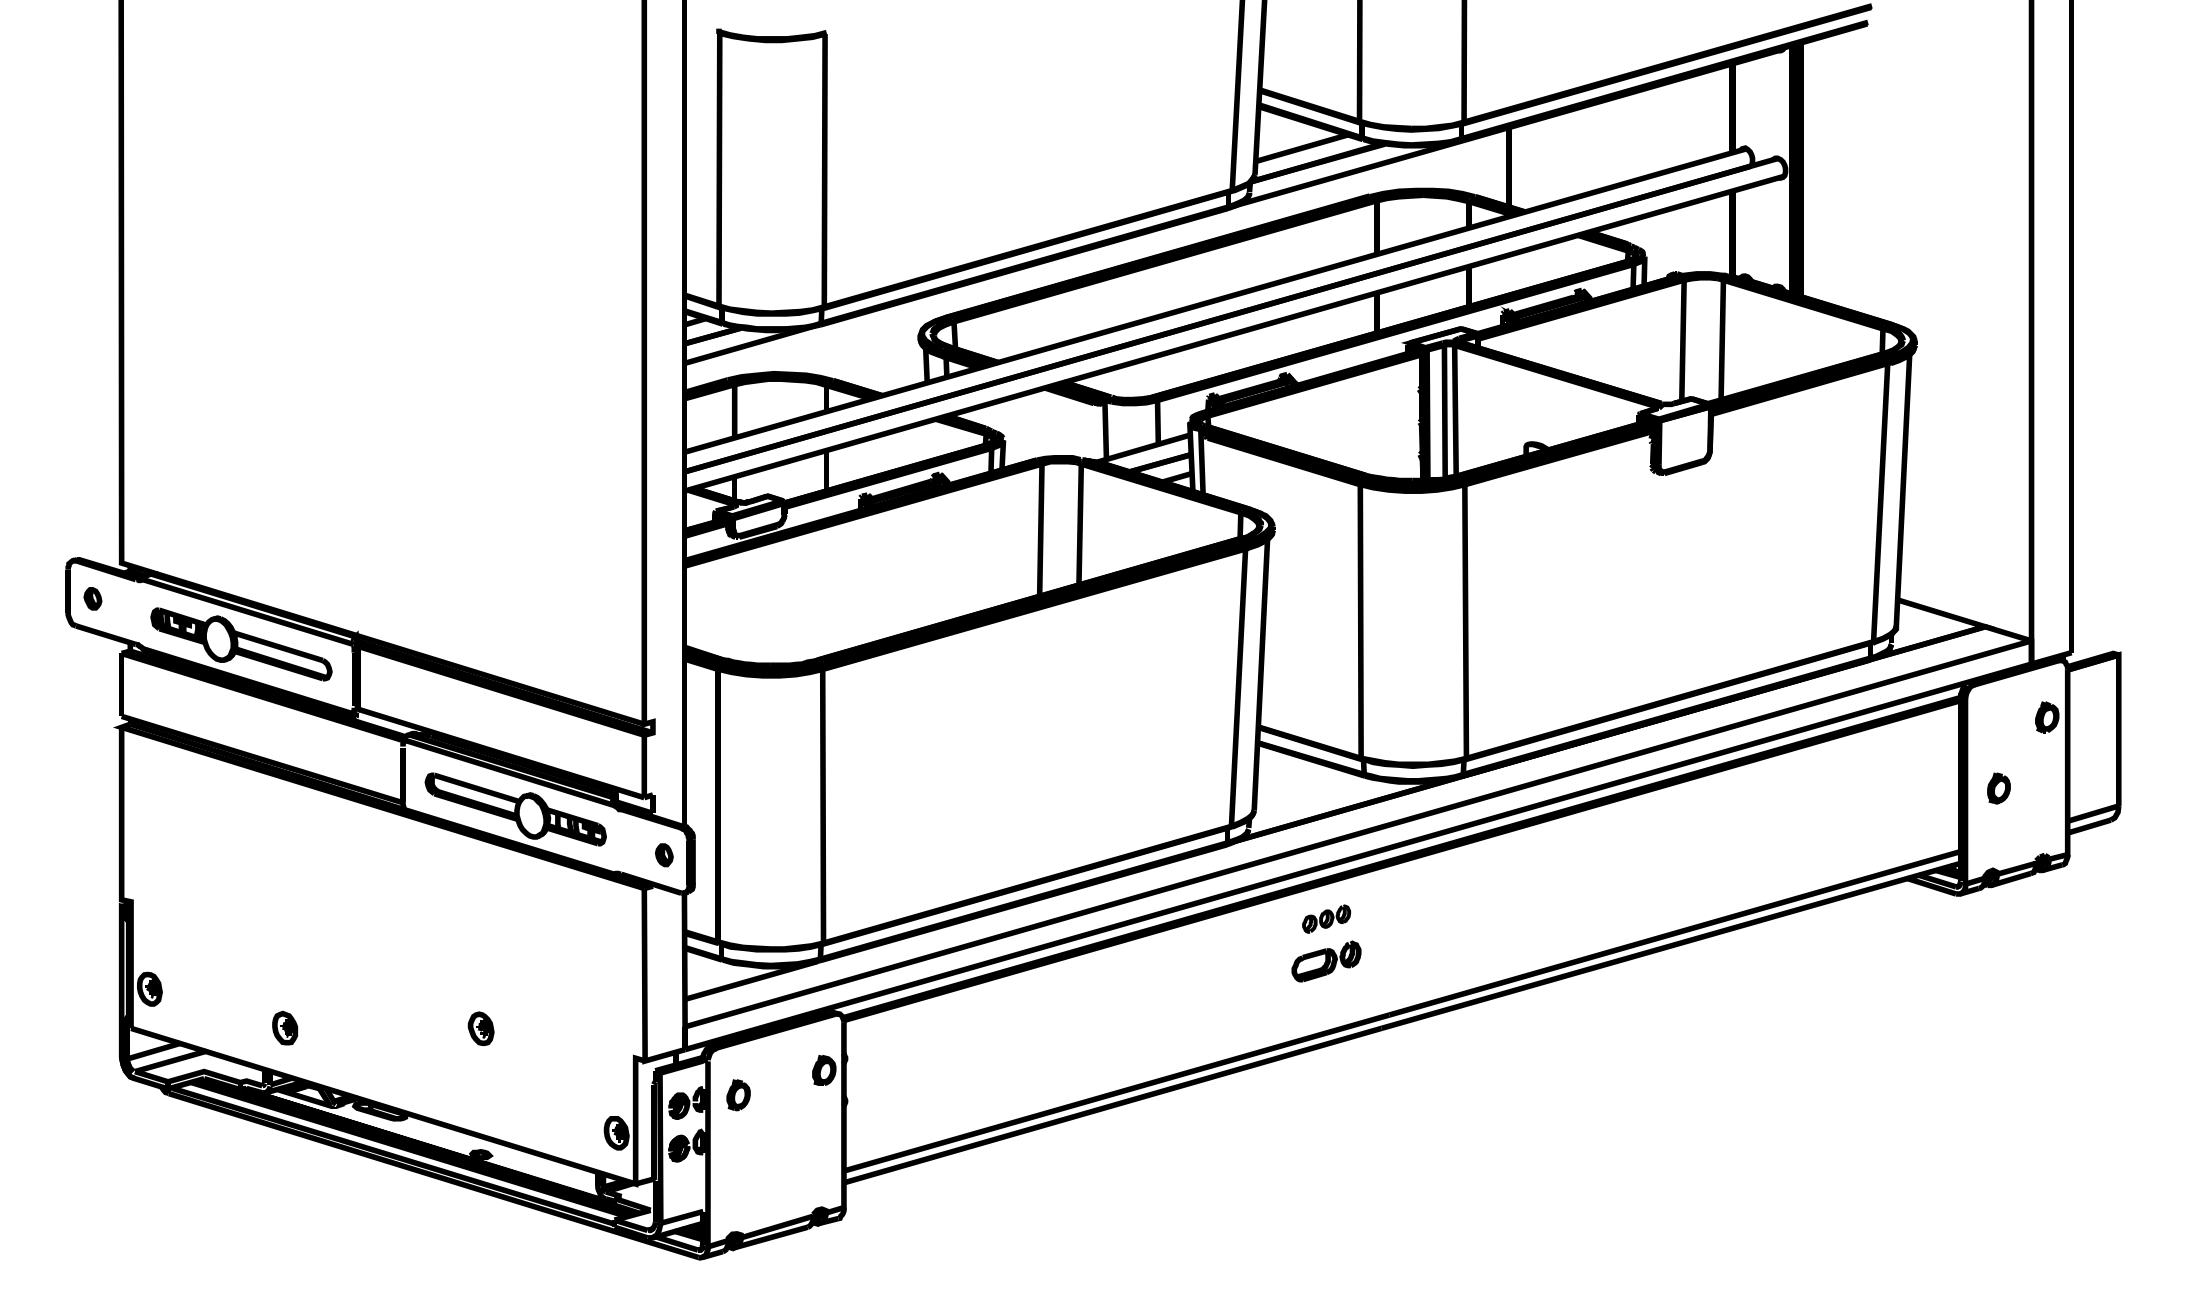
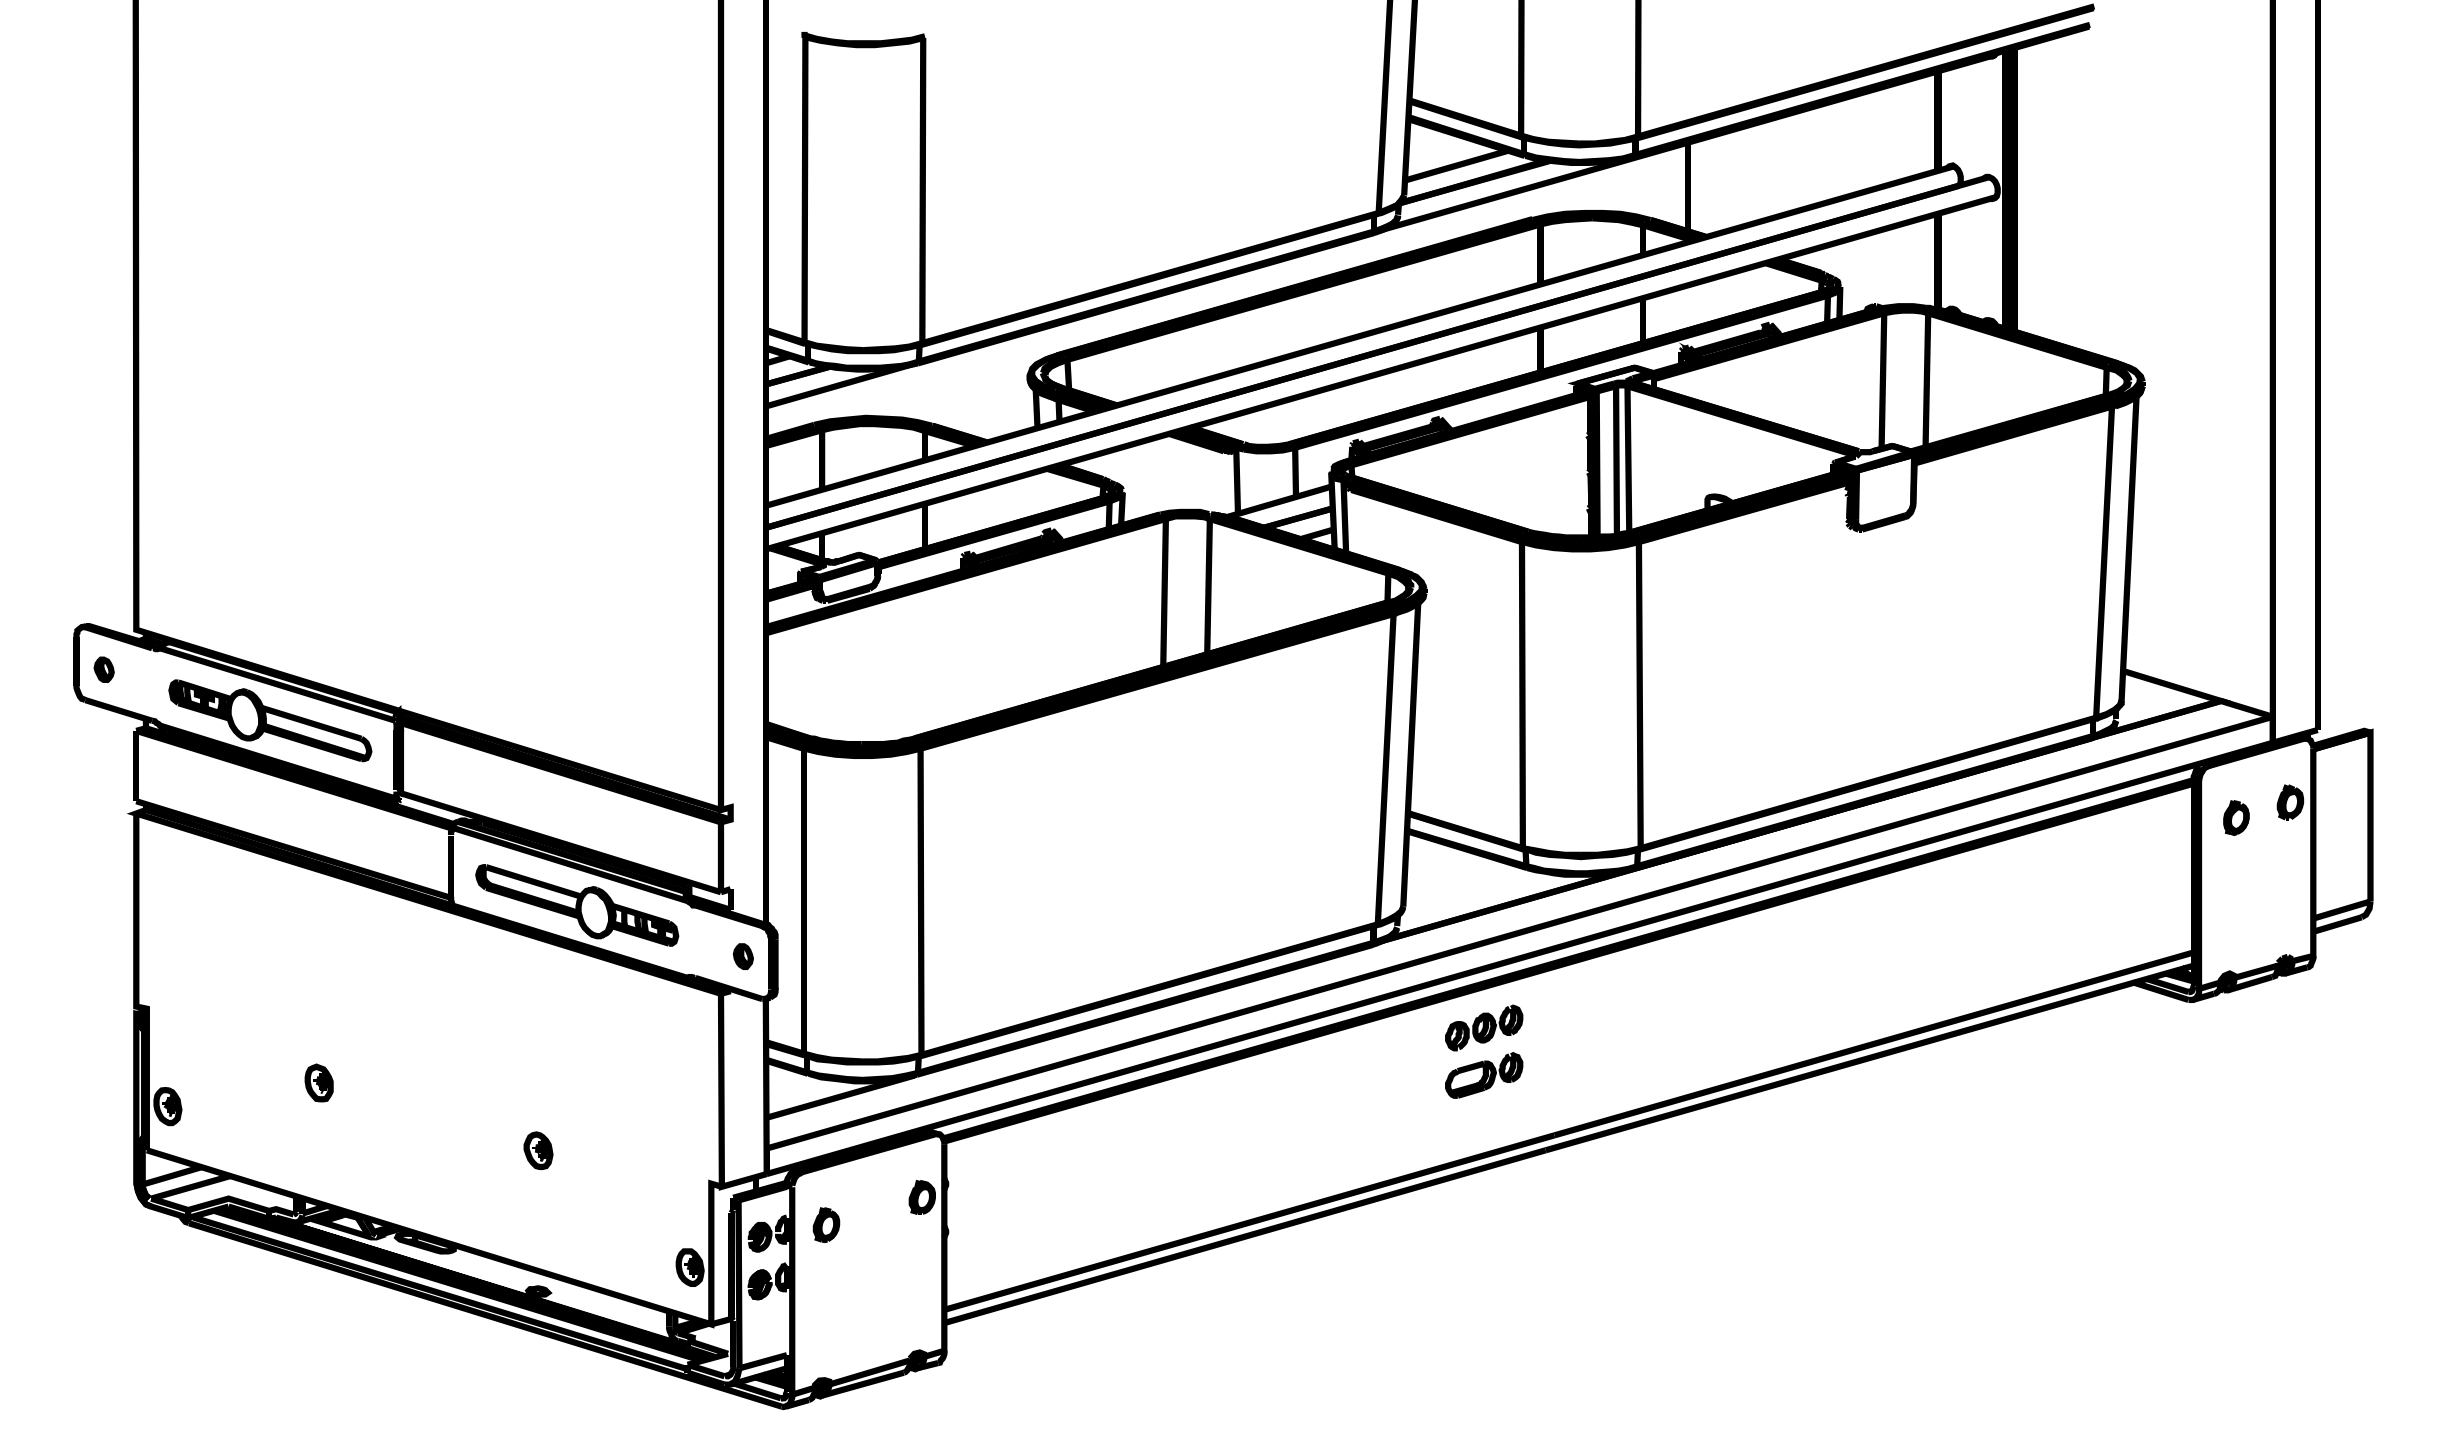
part: (1999, 788) -> (2236, 817), moved
part: (1326, 918) -> (1484, 1027), size x1.43
part: (284, 1027) -> (318, 1082), moved

